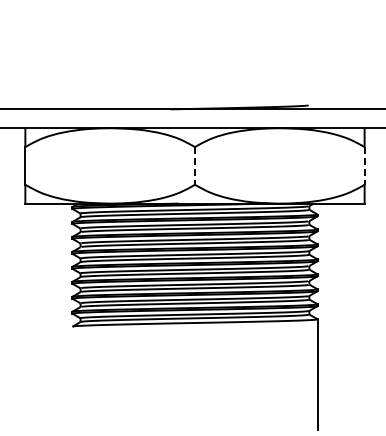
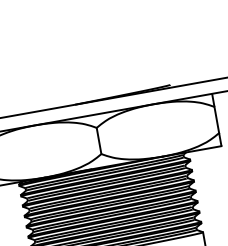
line: (194, 165) -> (98, 140), dashed -> solid
line: (364, 165) -> (216, 119), dashed -> solid

